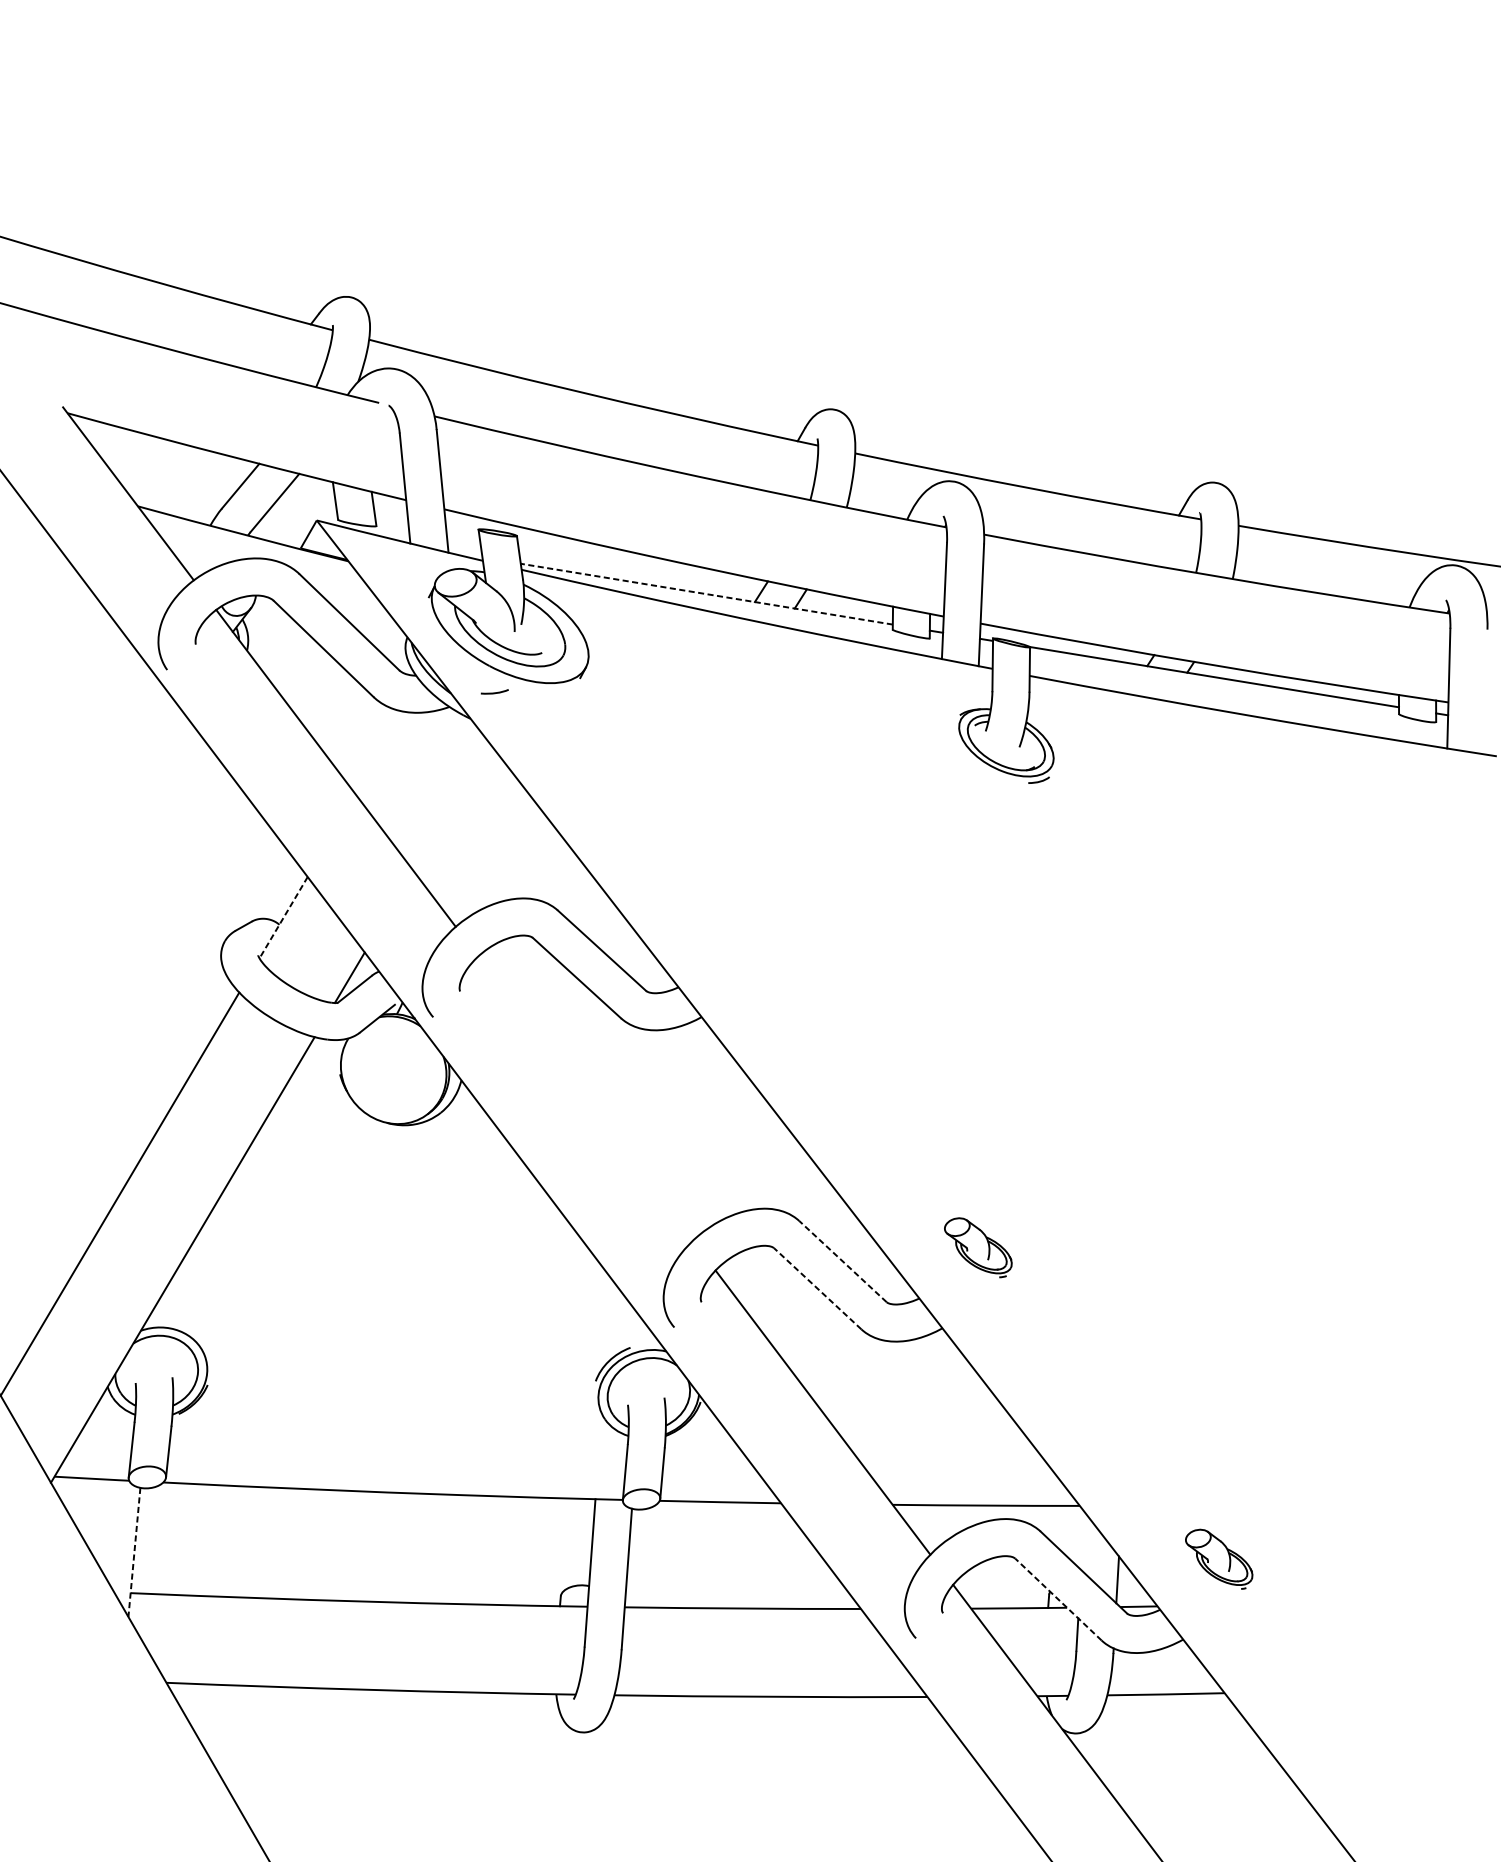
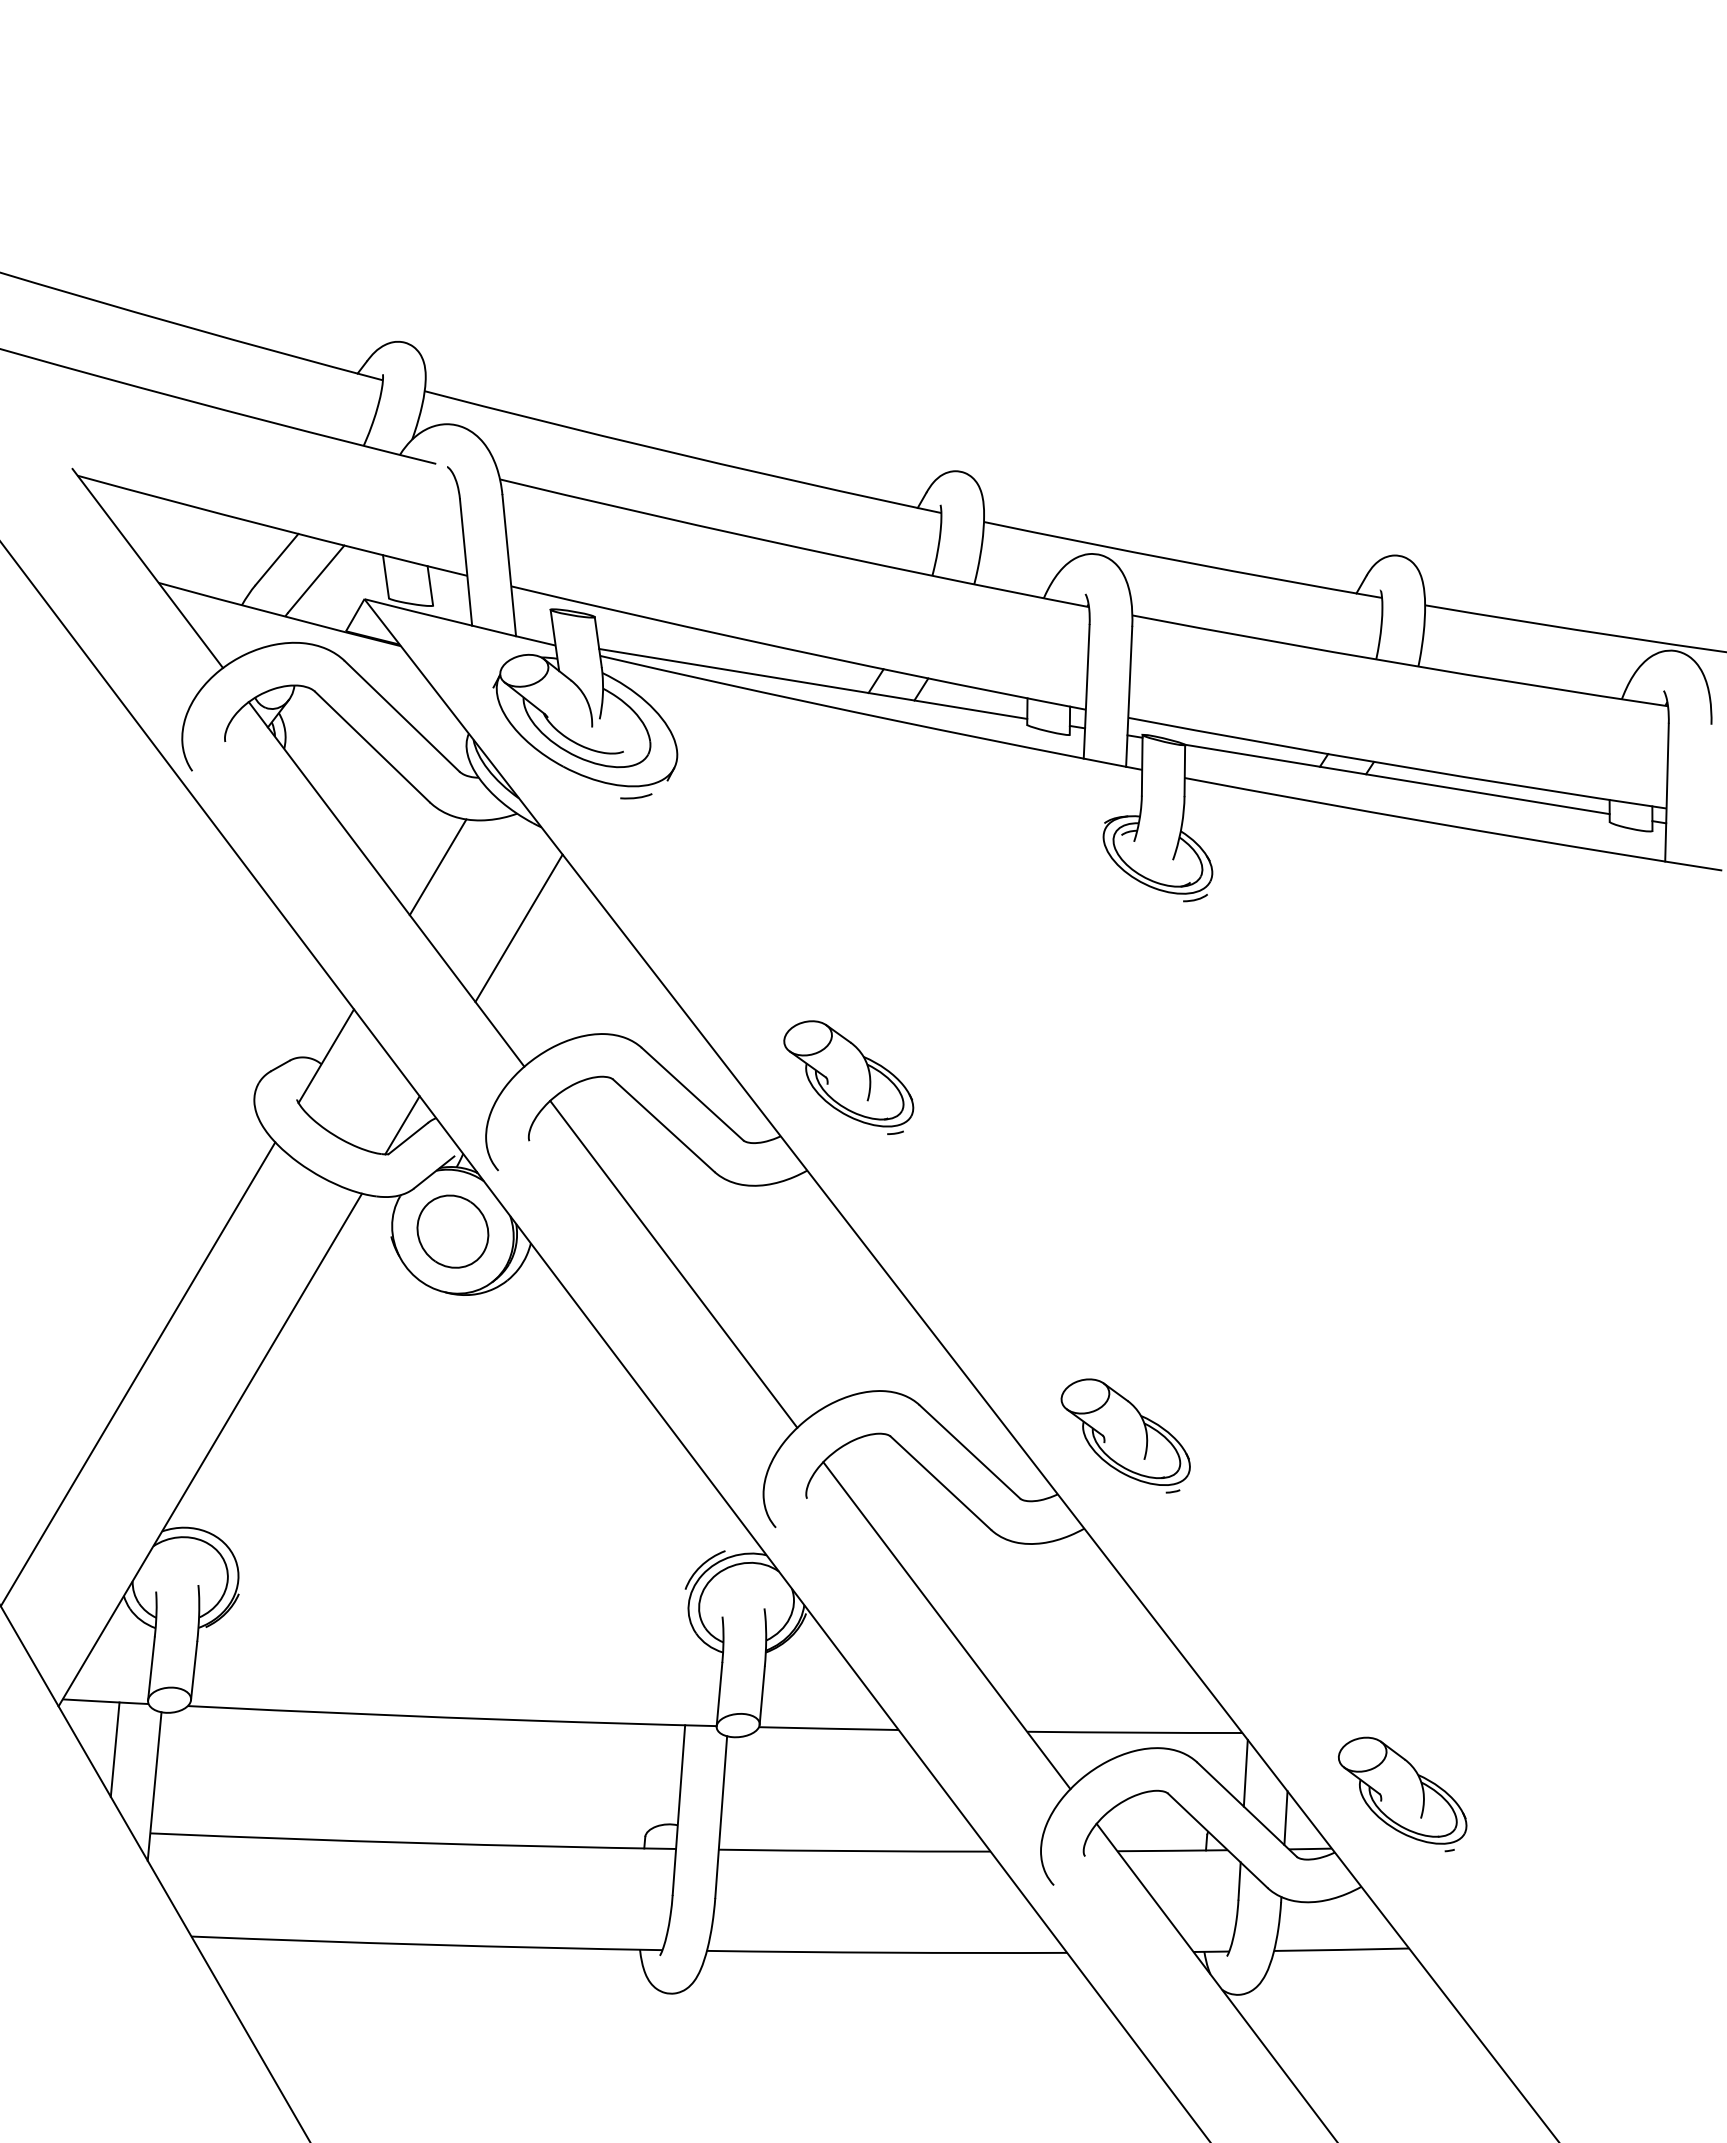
line: (707, 593) -> (813, 683), dashed -> solid
curve: (495, 691) -> (637, 796), moved
line: (380, 753) -> (437, 867), added
line: (450, 805) -> (518, 927), added
line: (283, 917) -> (326, 1056), dashed -> solid
part: (737, 936) -> (848, 1077), added
part: (393, 1070) -> (452, 1231), added
line: (585, 1097) -> (673, 1263), added
part: (978, 1247) -> (1125, 1435), size x1.67
line: (842, 1261) -> (969, 1451), dashed -> solid
line: (817, 1289) -> (940, 1483), dashed -> solid
line: (99, 1520) -> (114, 1749), added
line: (1082, 1540) -> (1245, 1772), added
line: (134, 1552) -> (154, 1786), dashed -> solid
part: (1218, 1559) -> (1402, 1794), size x1.67
line: (1058, 1599) -> (1217, 1840), dashed -> solid

